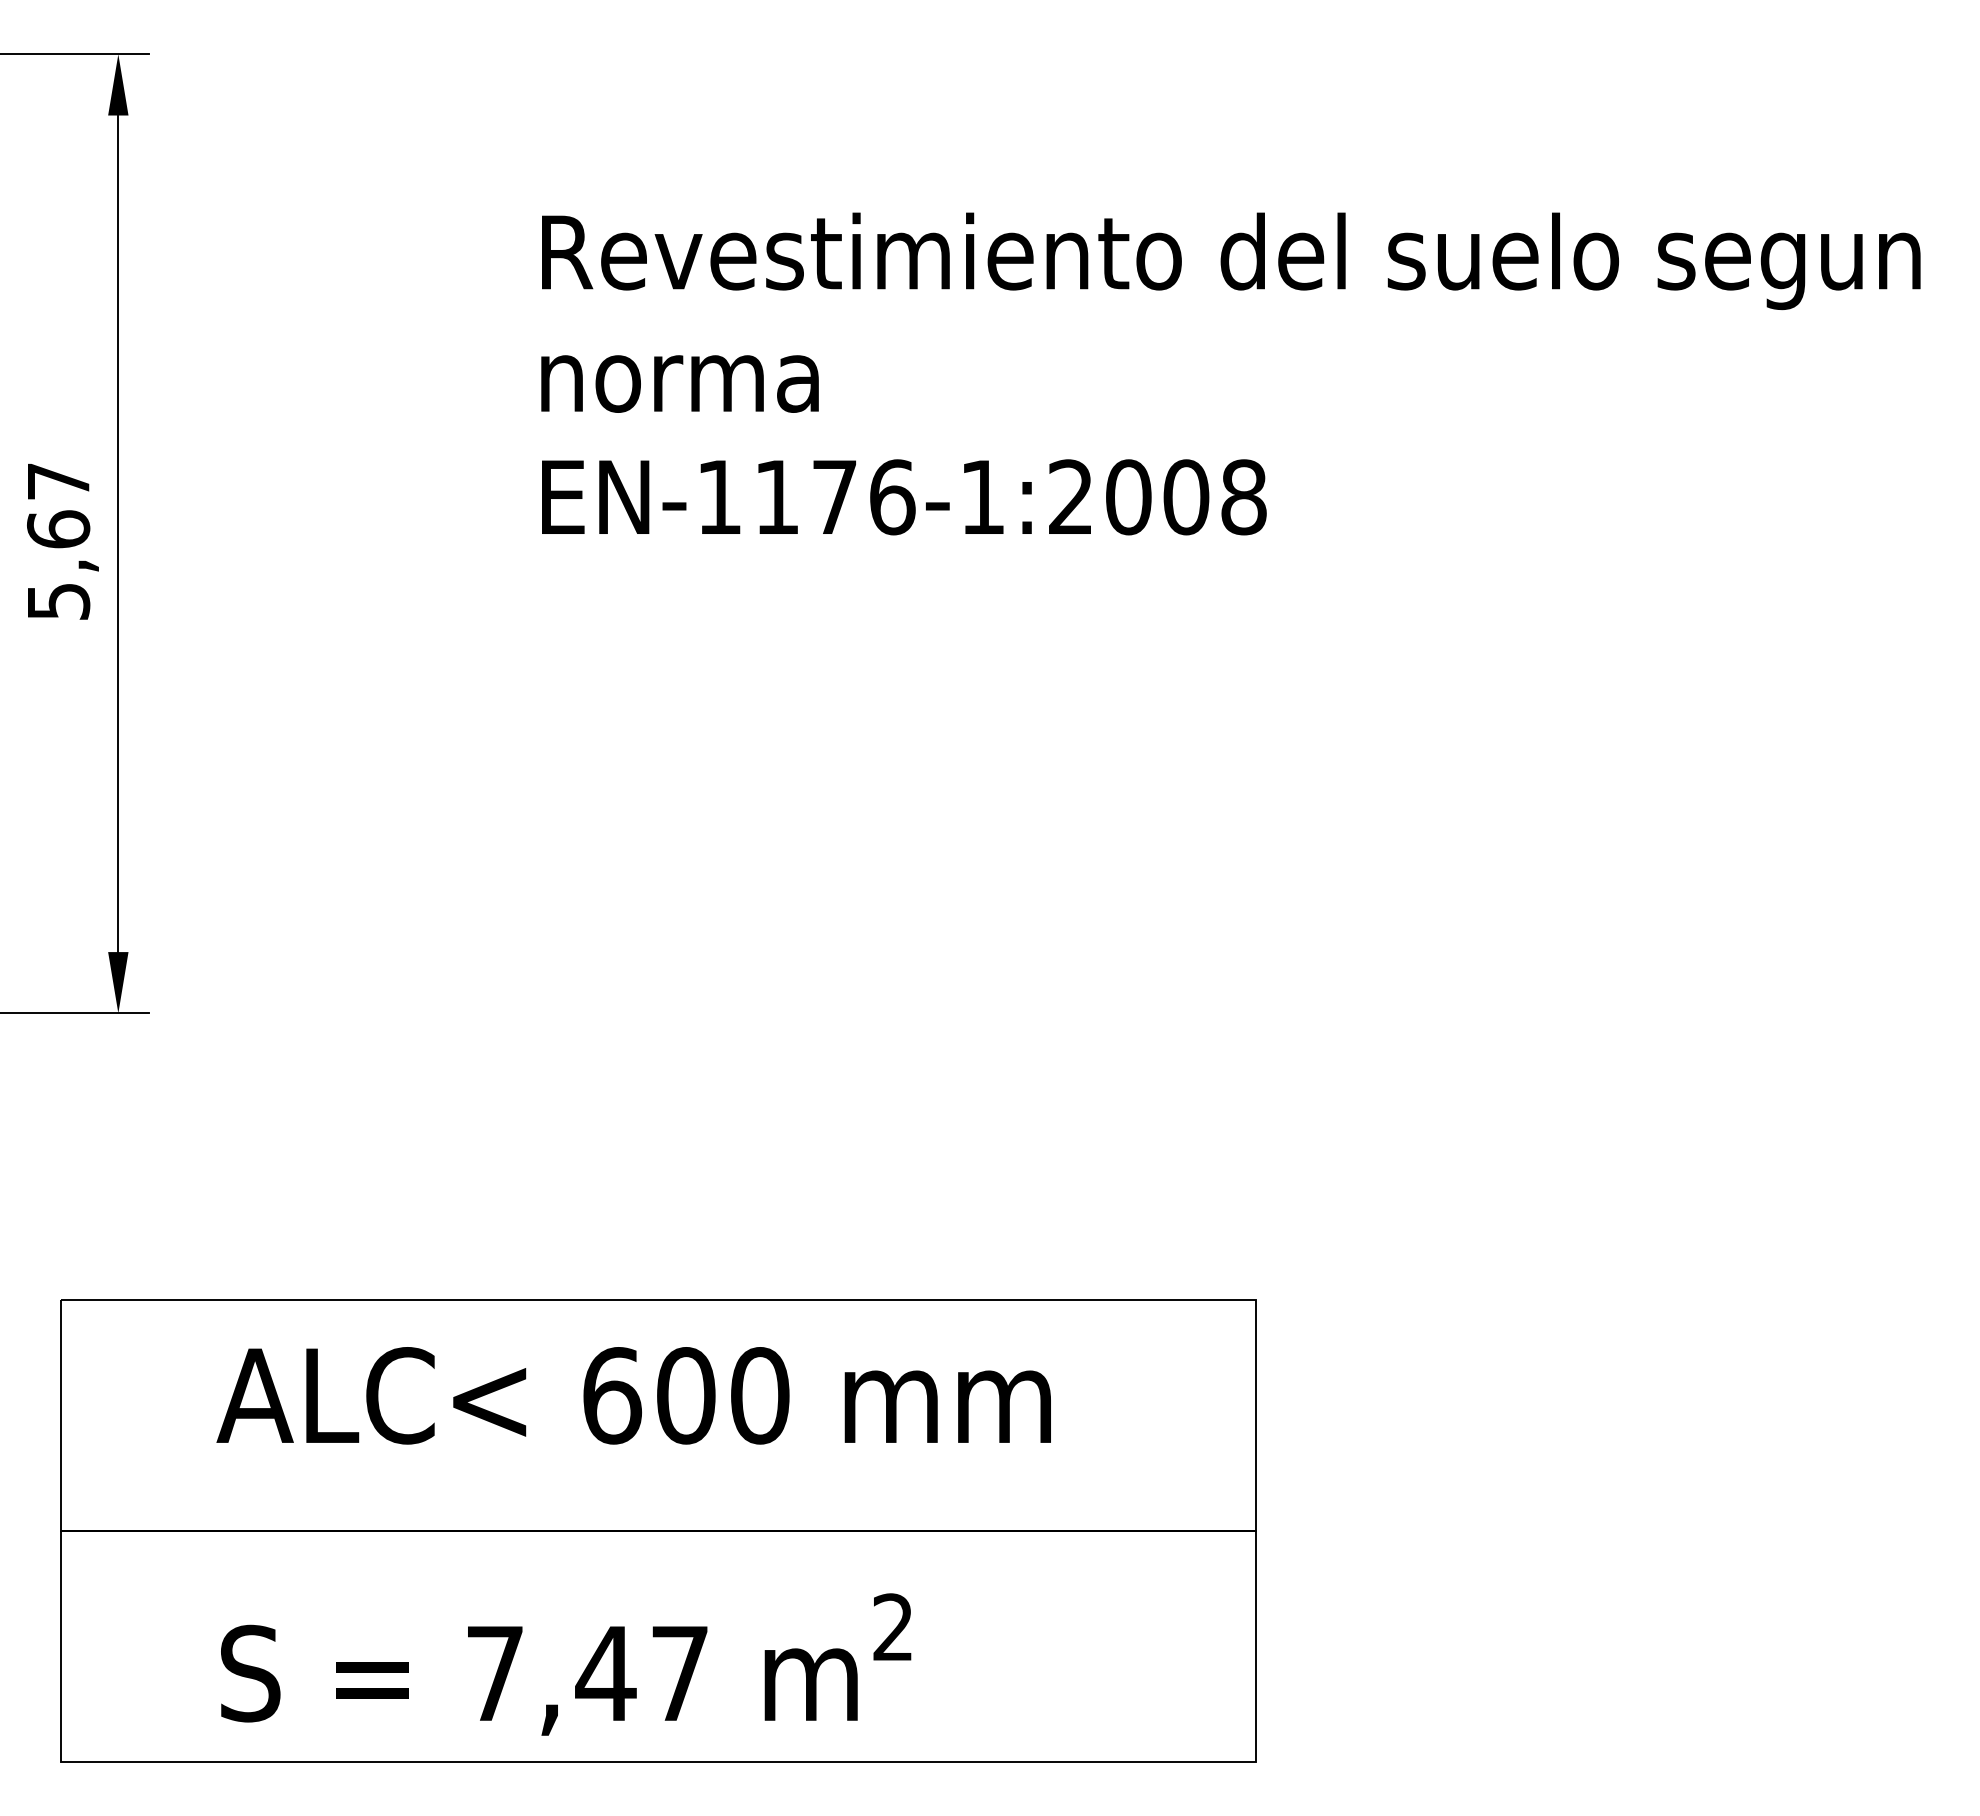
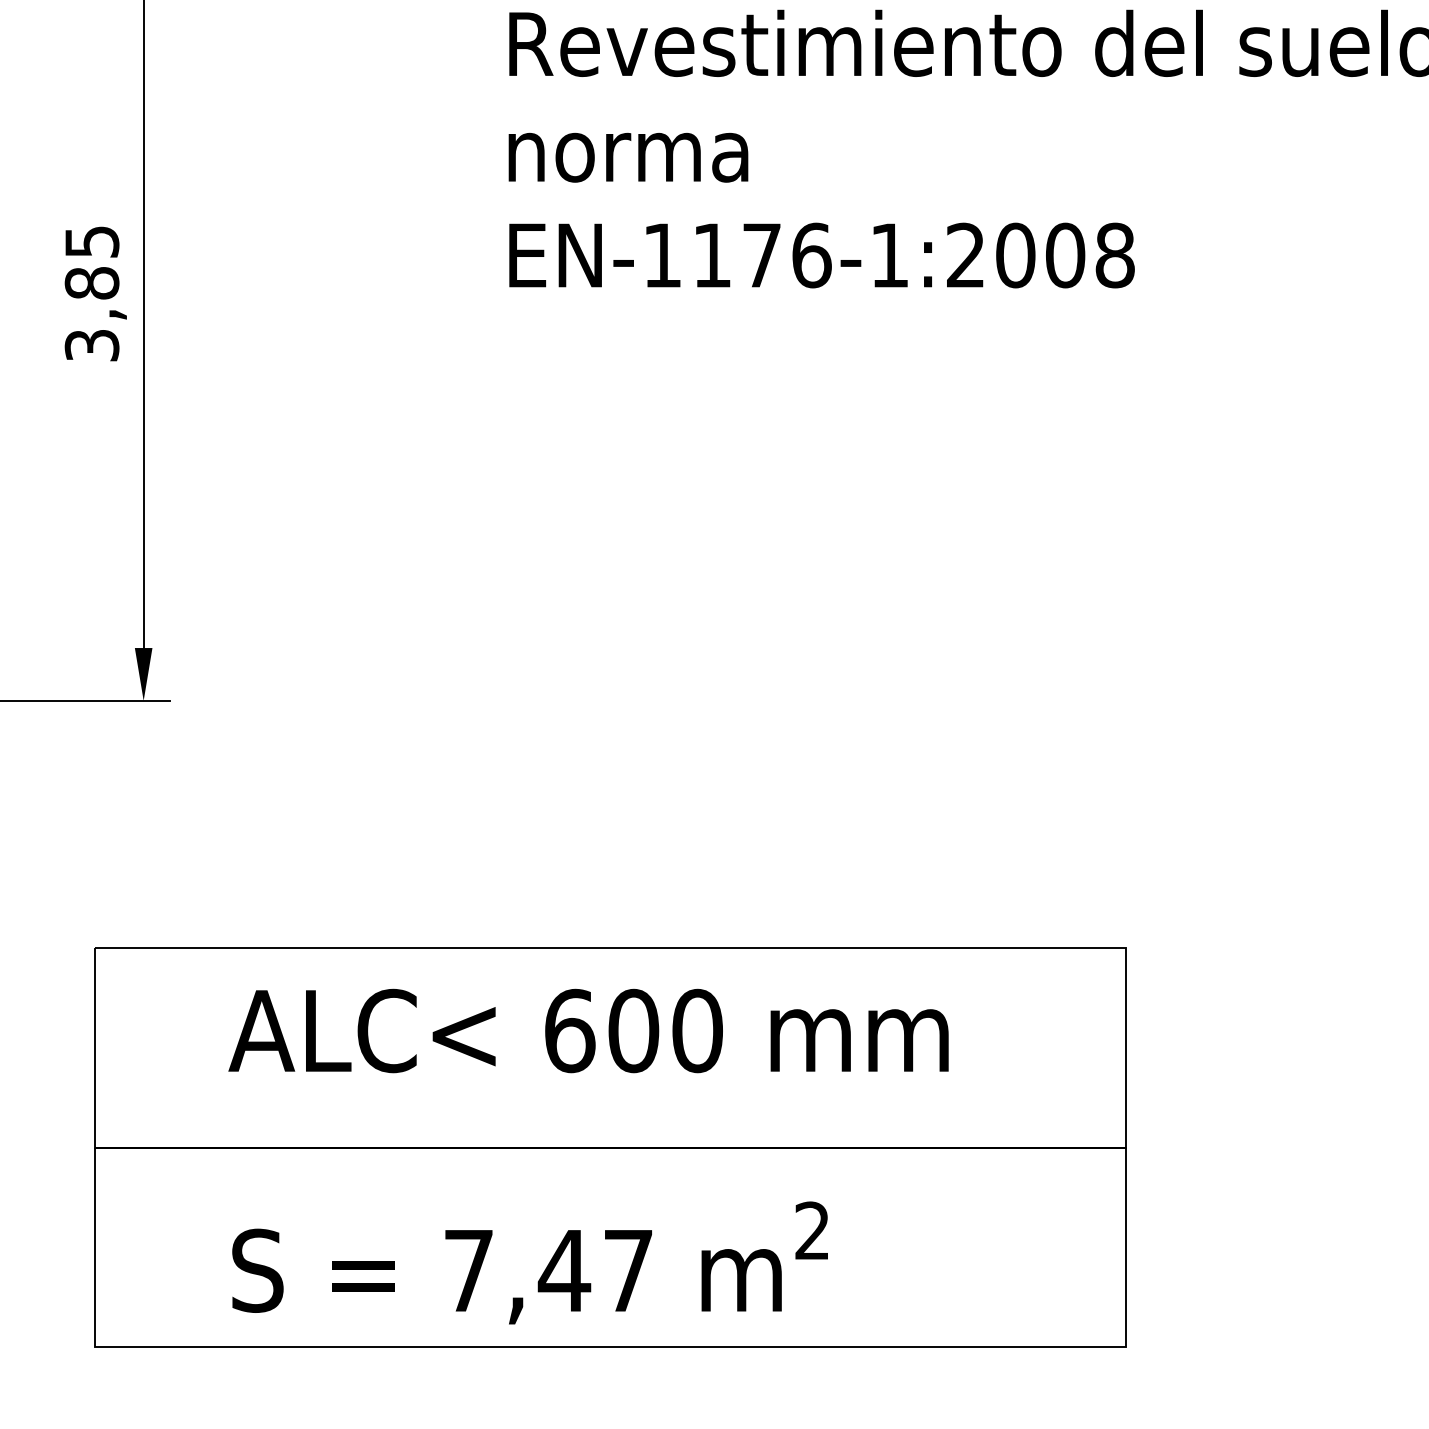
text: (58, 541) -> (92, 293), 5,67 -> 3,85

